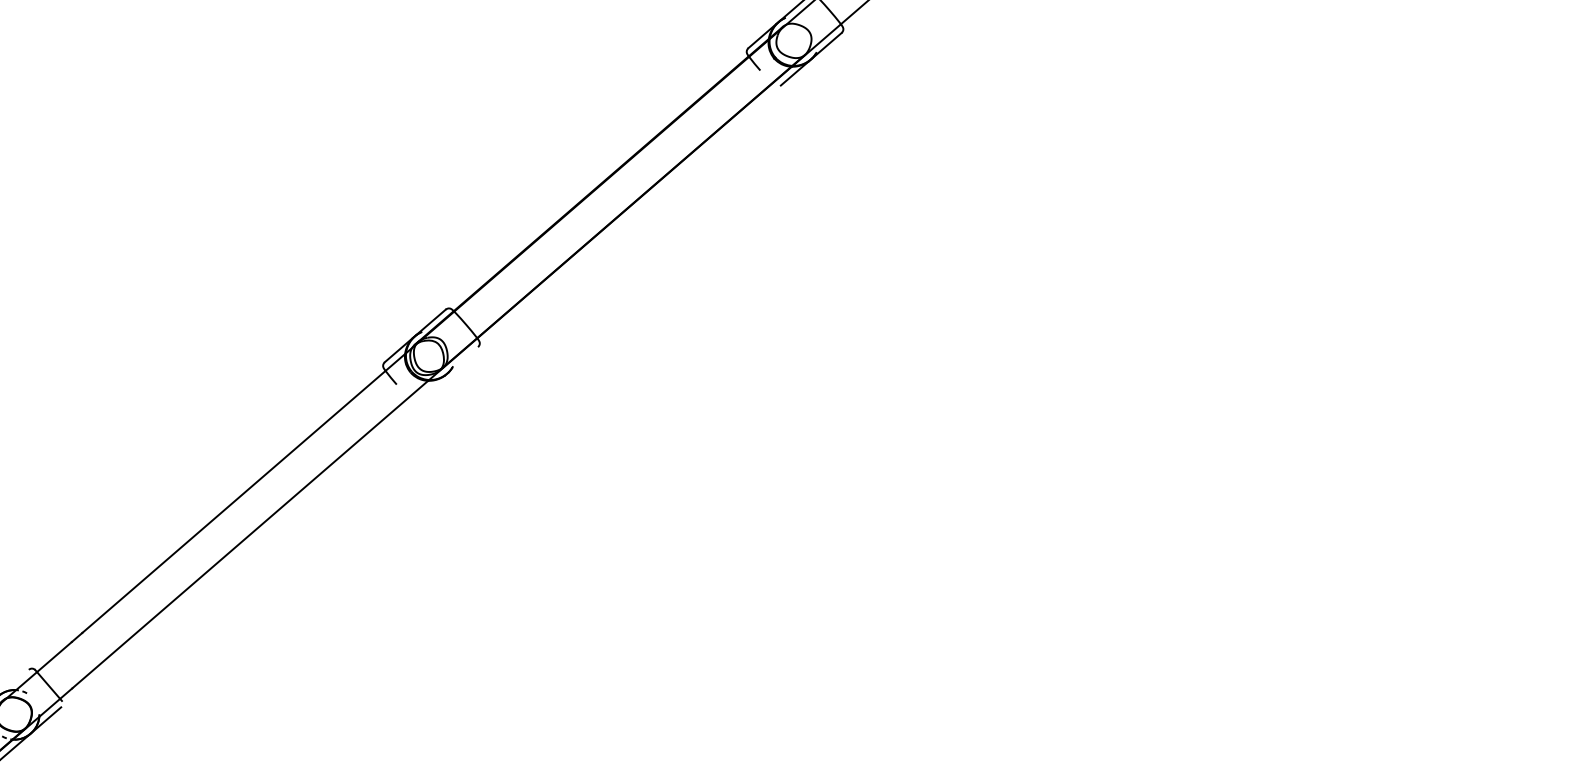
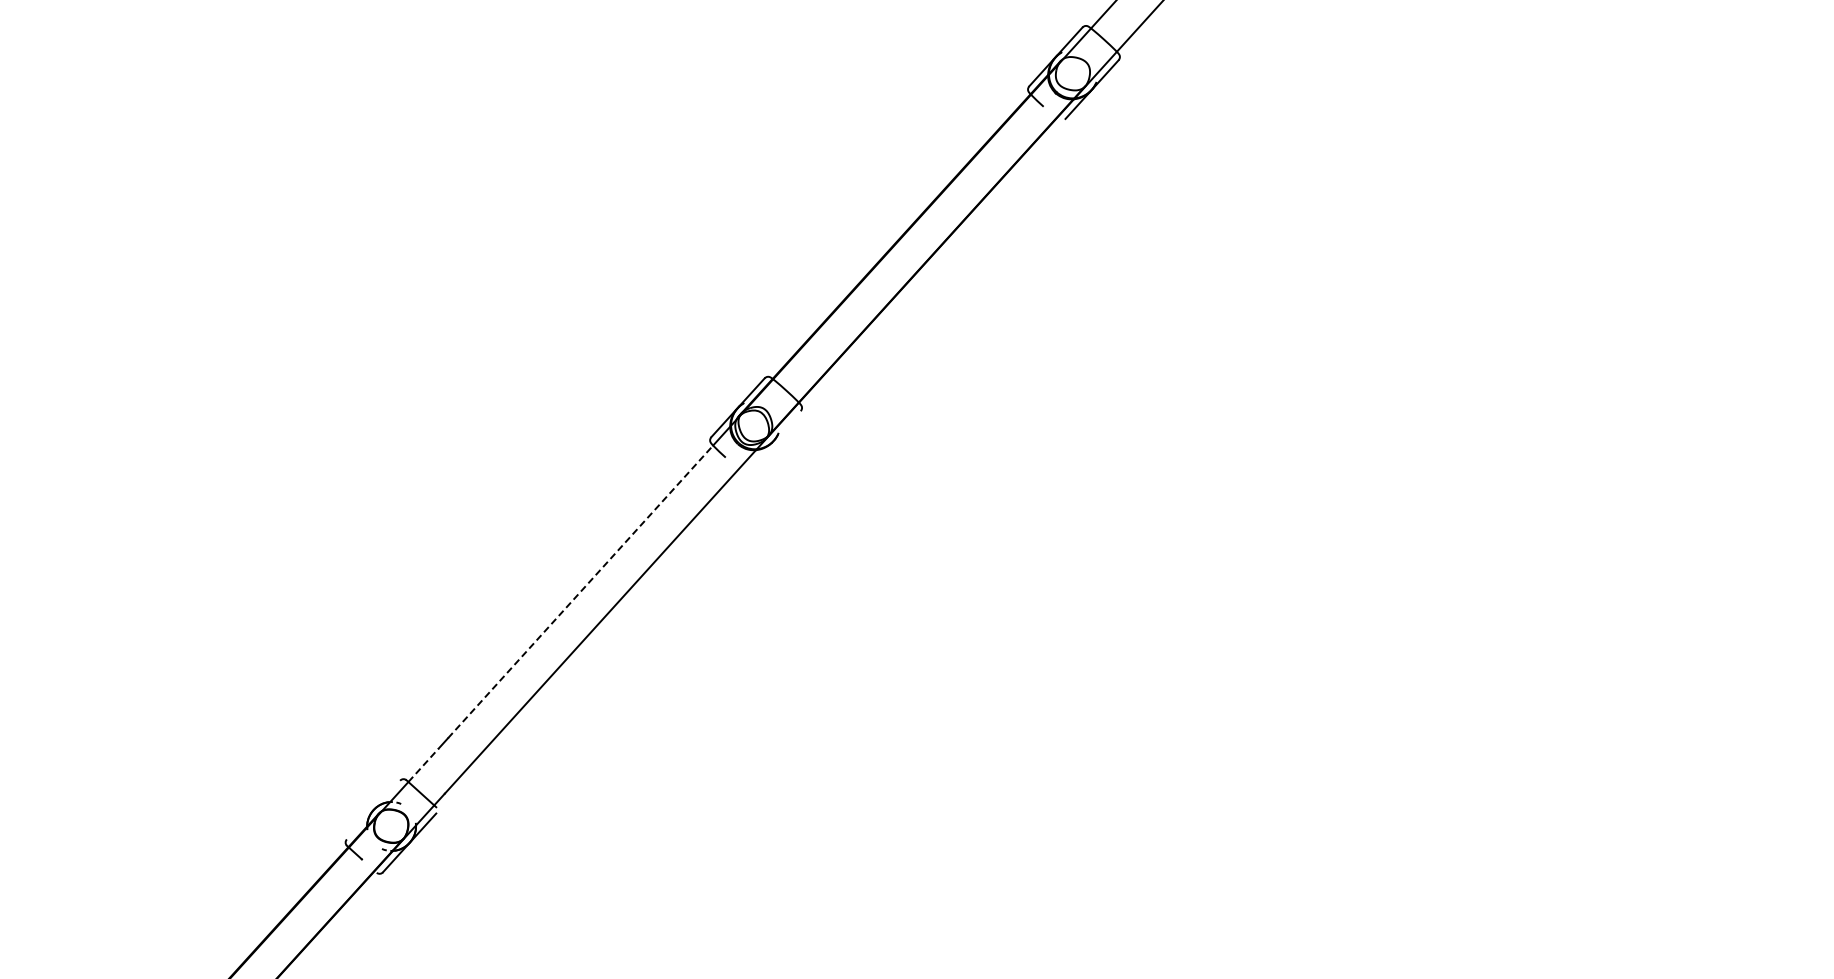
line: (233, 501) -> (580, 591), solid -> dashed
line: (54, 657) -> (423, 765), solid -> dashed

